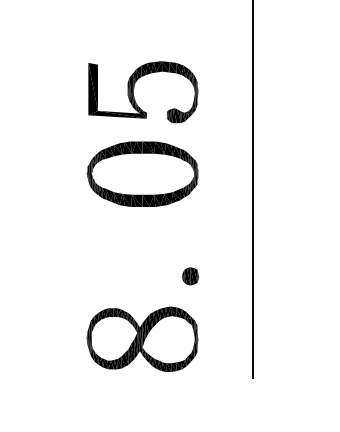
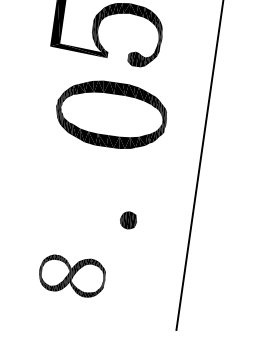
part: (142, 173) -> (111, 114), moved
part: (142, 338) -> (72, 275), size x0.6

